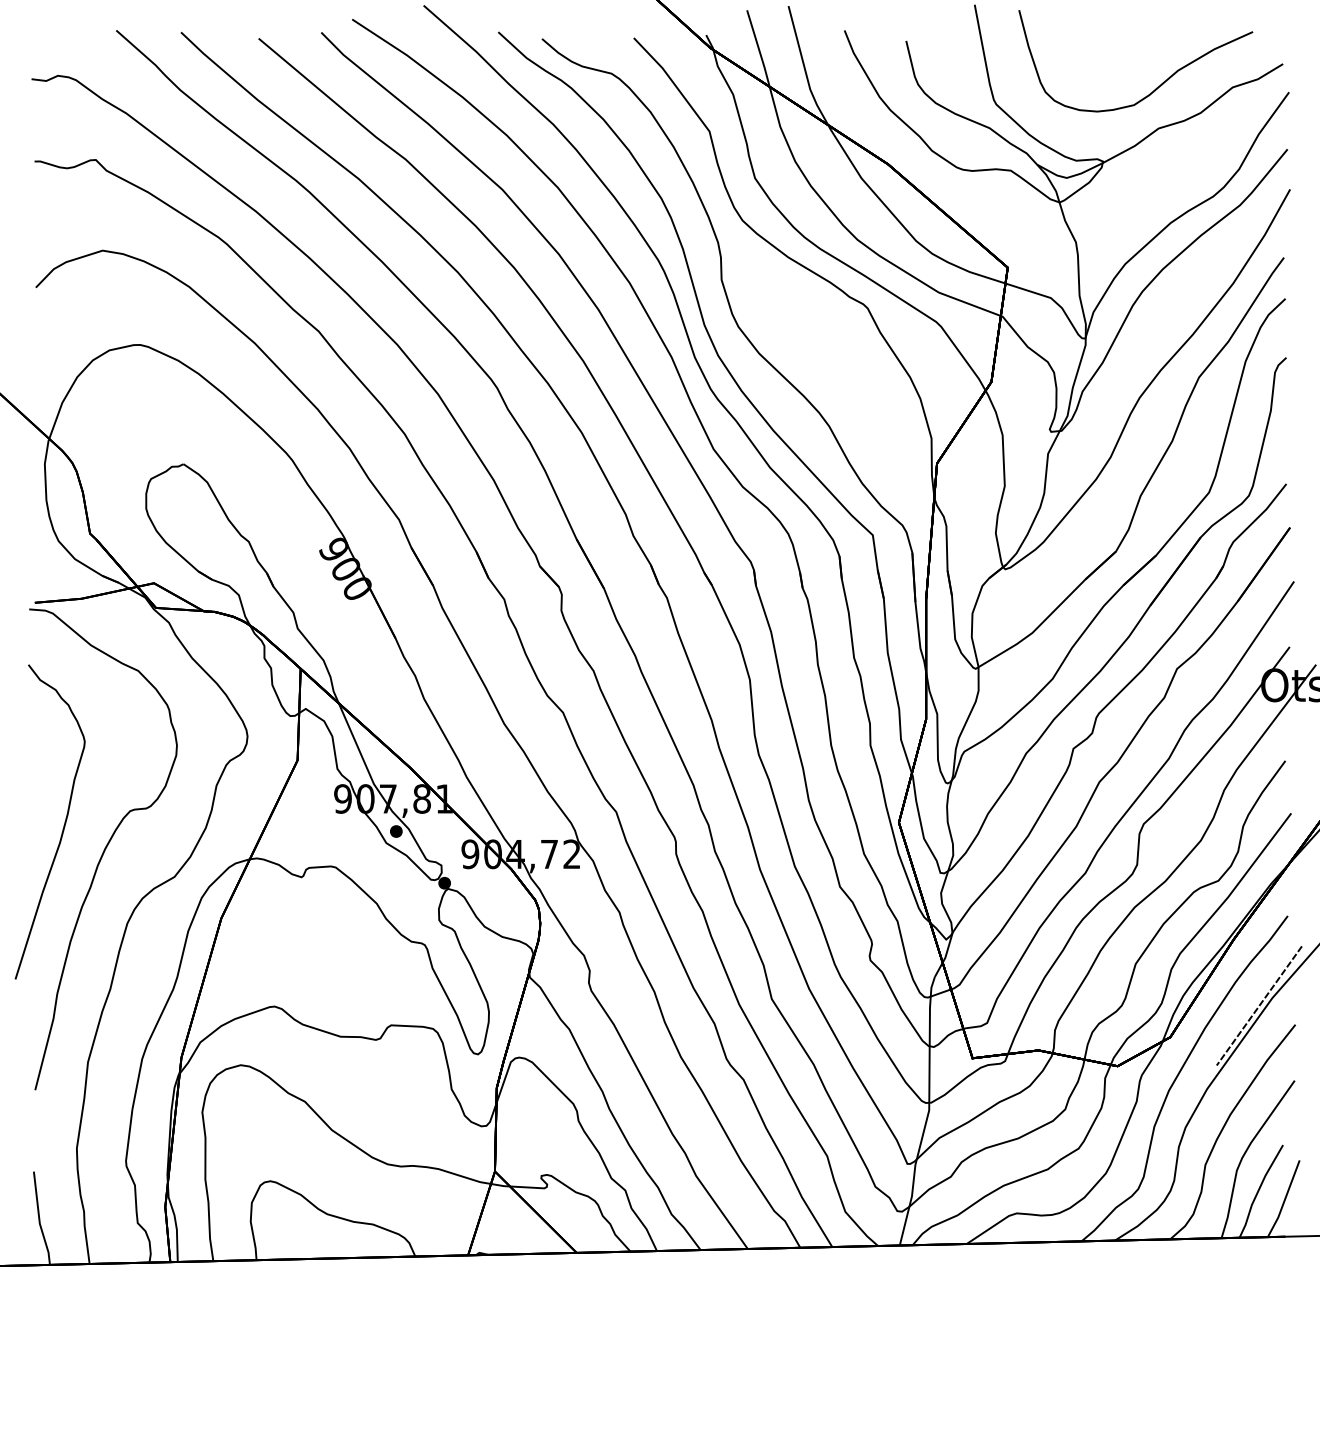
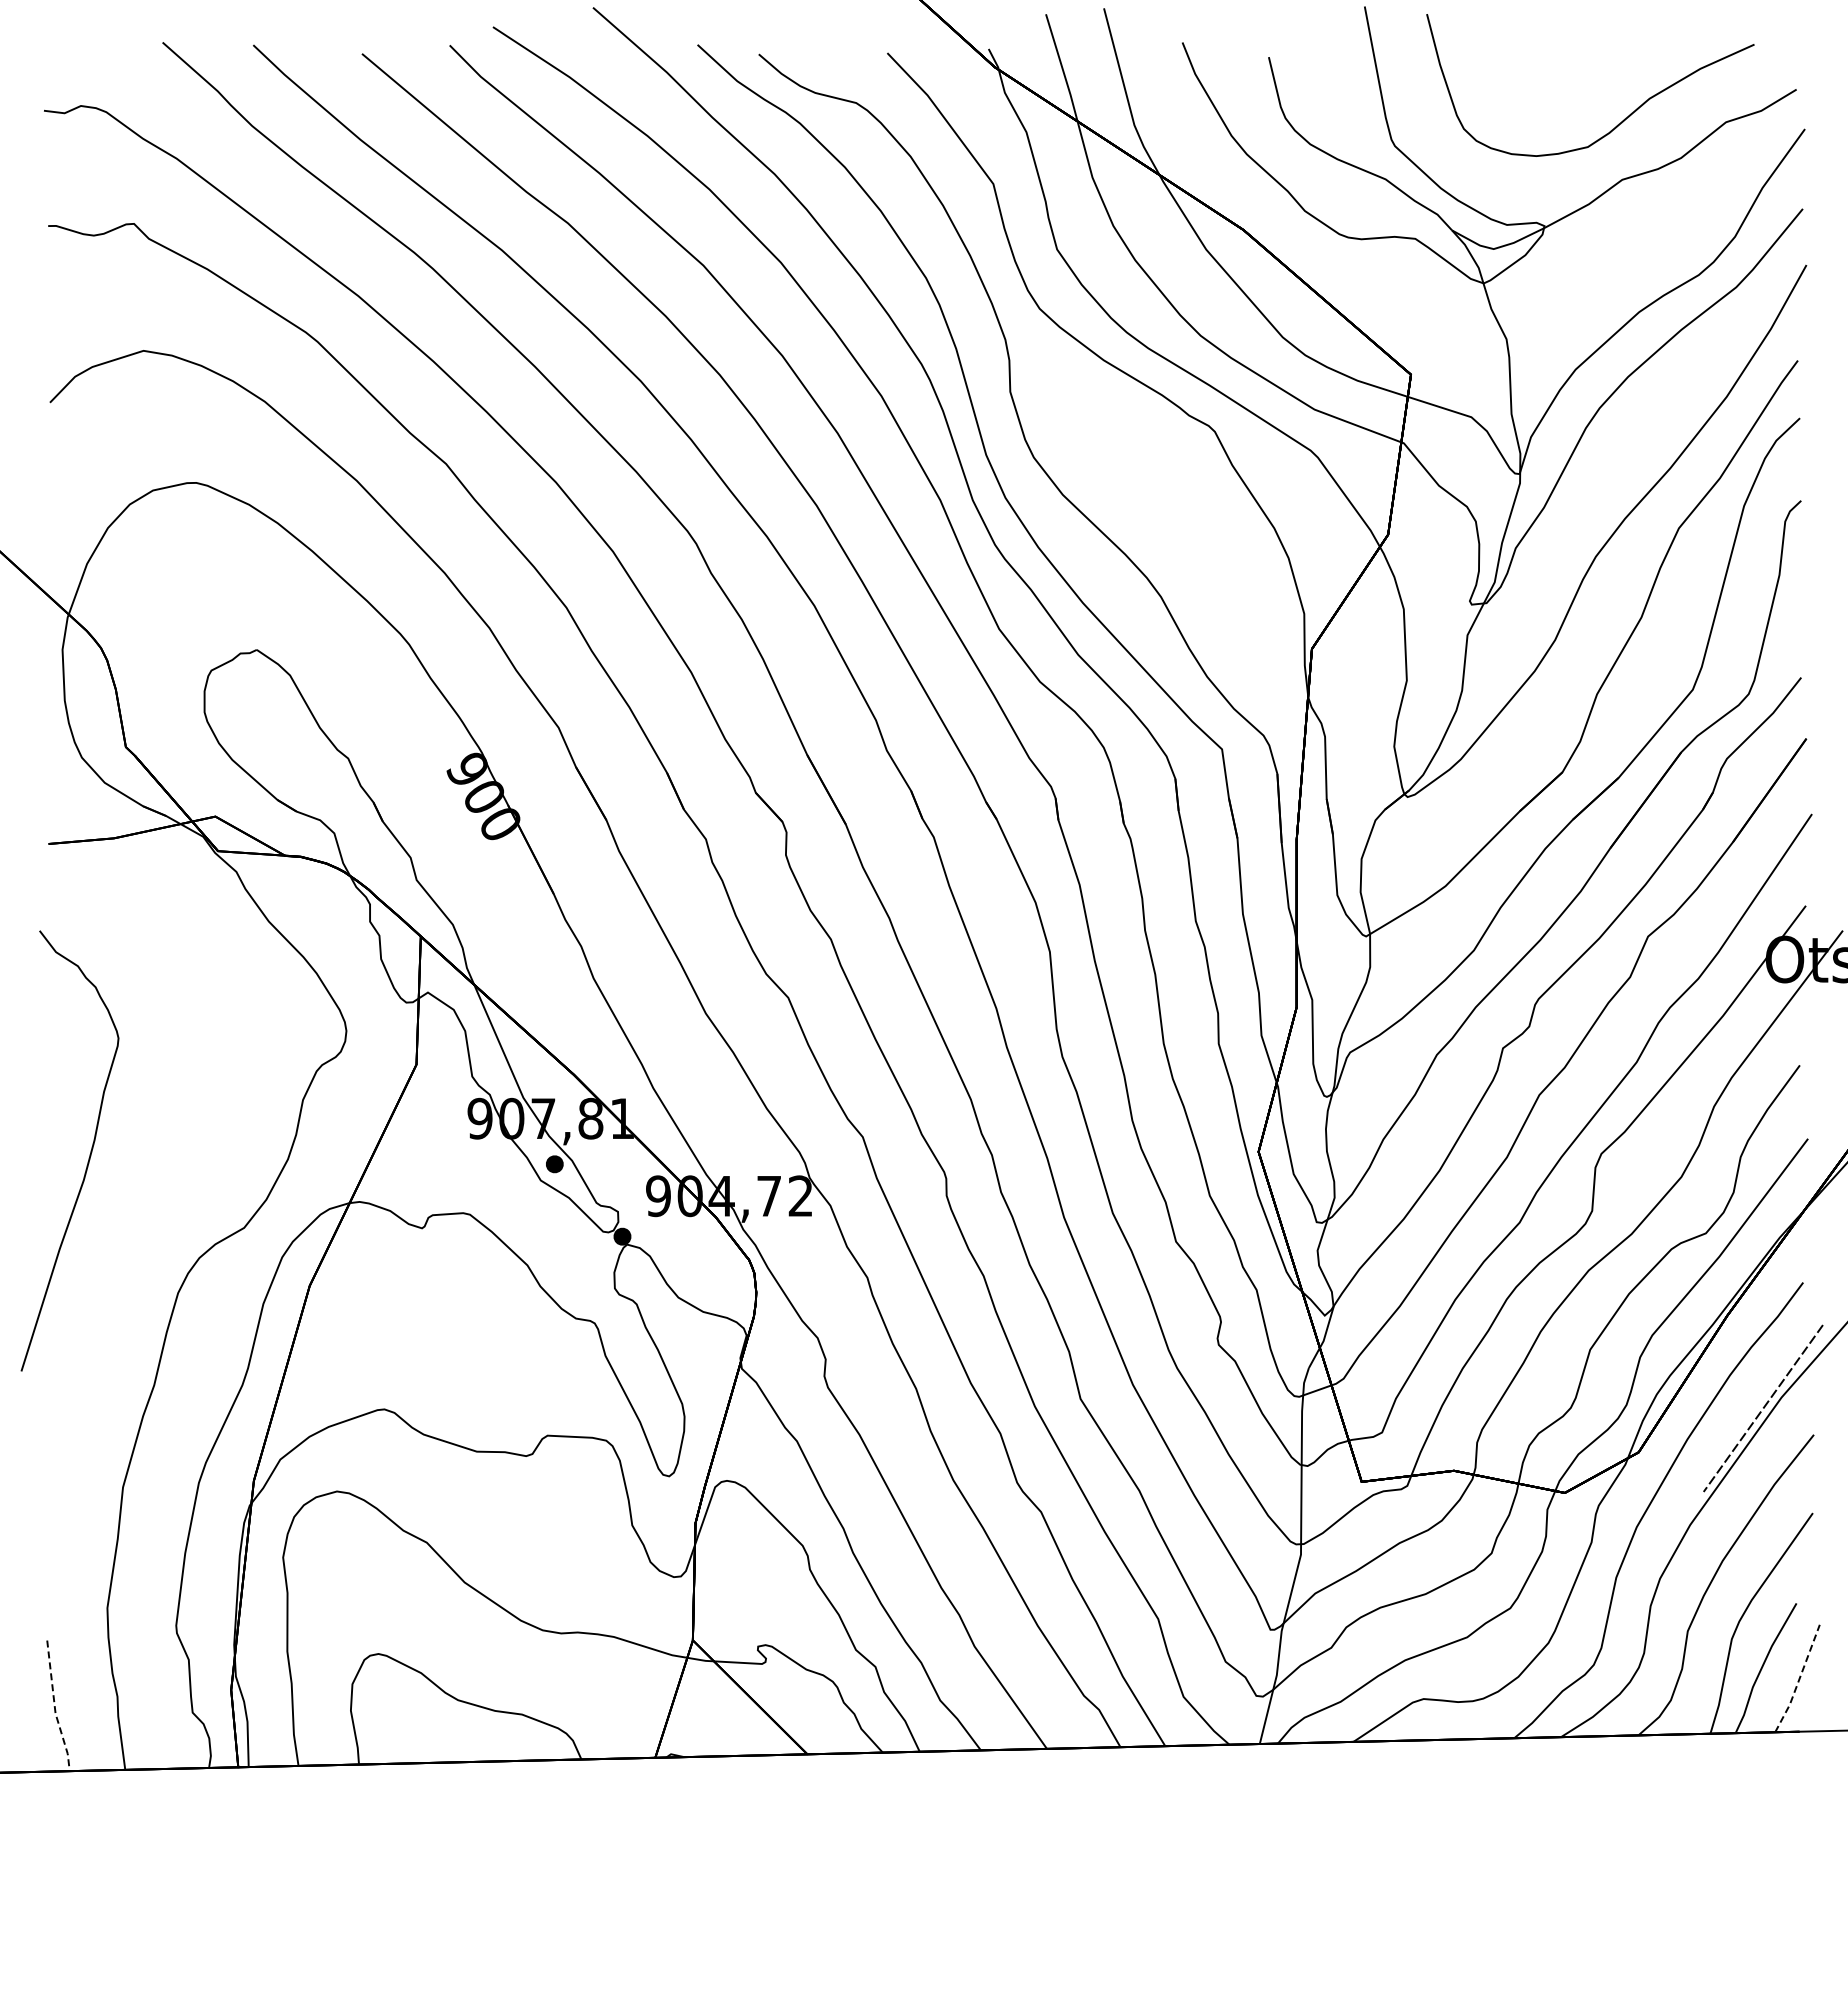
curve: (104, 849) -> (145, 1189), removed
line: (1284, 1200) -> (1798, 1680), solid -> dashed
line: (39, 1220) -> (55, 1708), solid -> dashed

